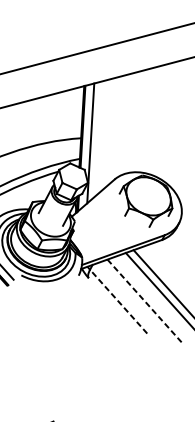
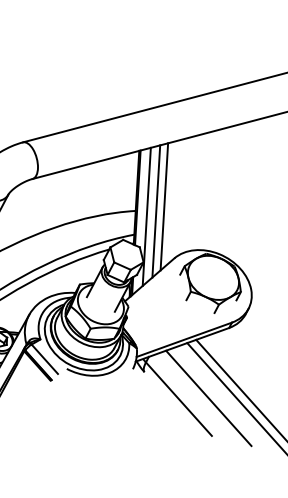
line: (106, 134) -> (164, 206), added
line: (99, 138) -> (156, 211), added
line: (118, 301) -> (178, 398), dashed -> solid
line: (144, 301) -> (208, 398), dashed -> solid

